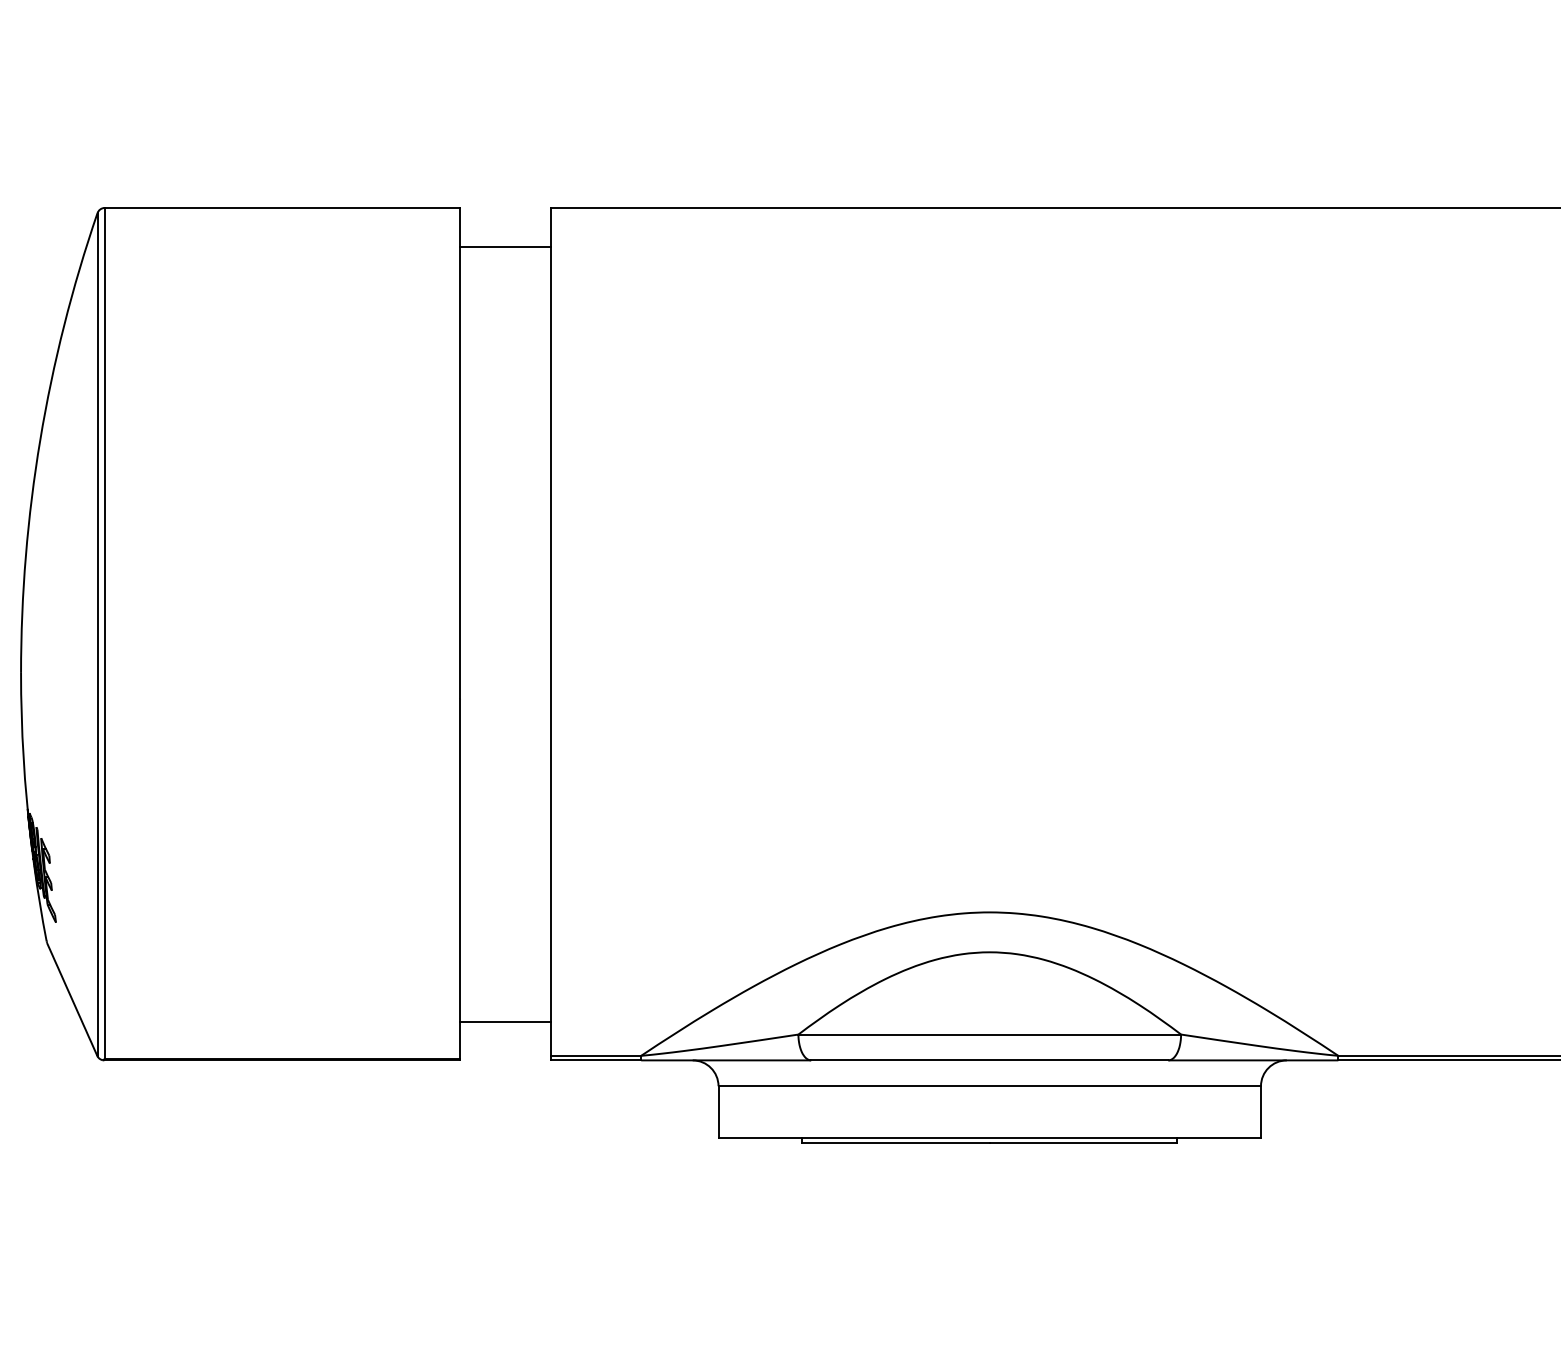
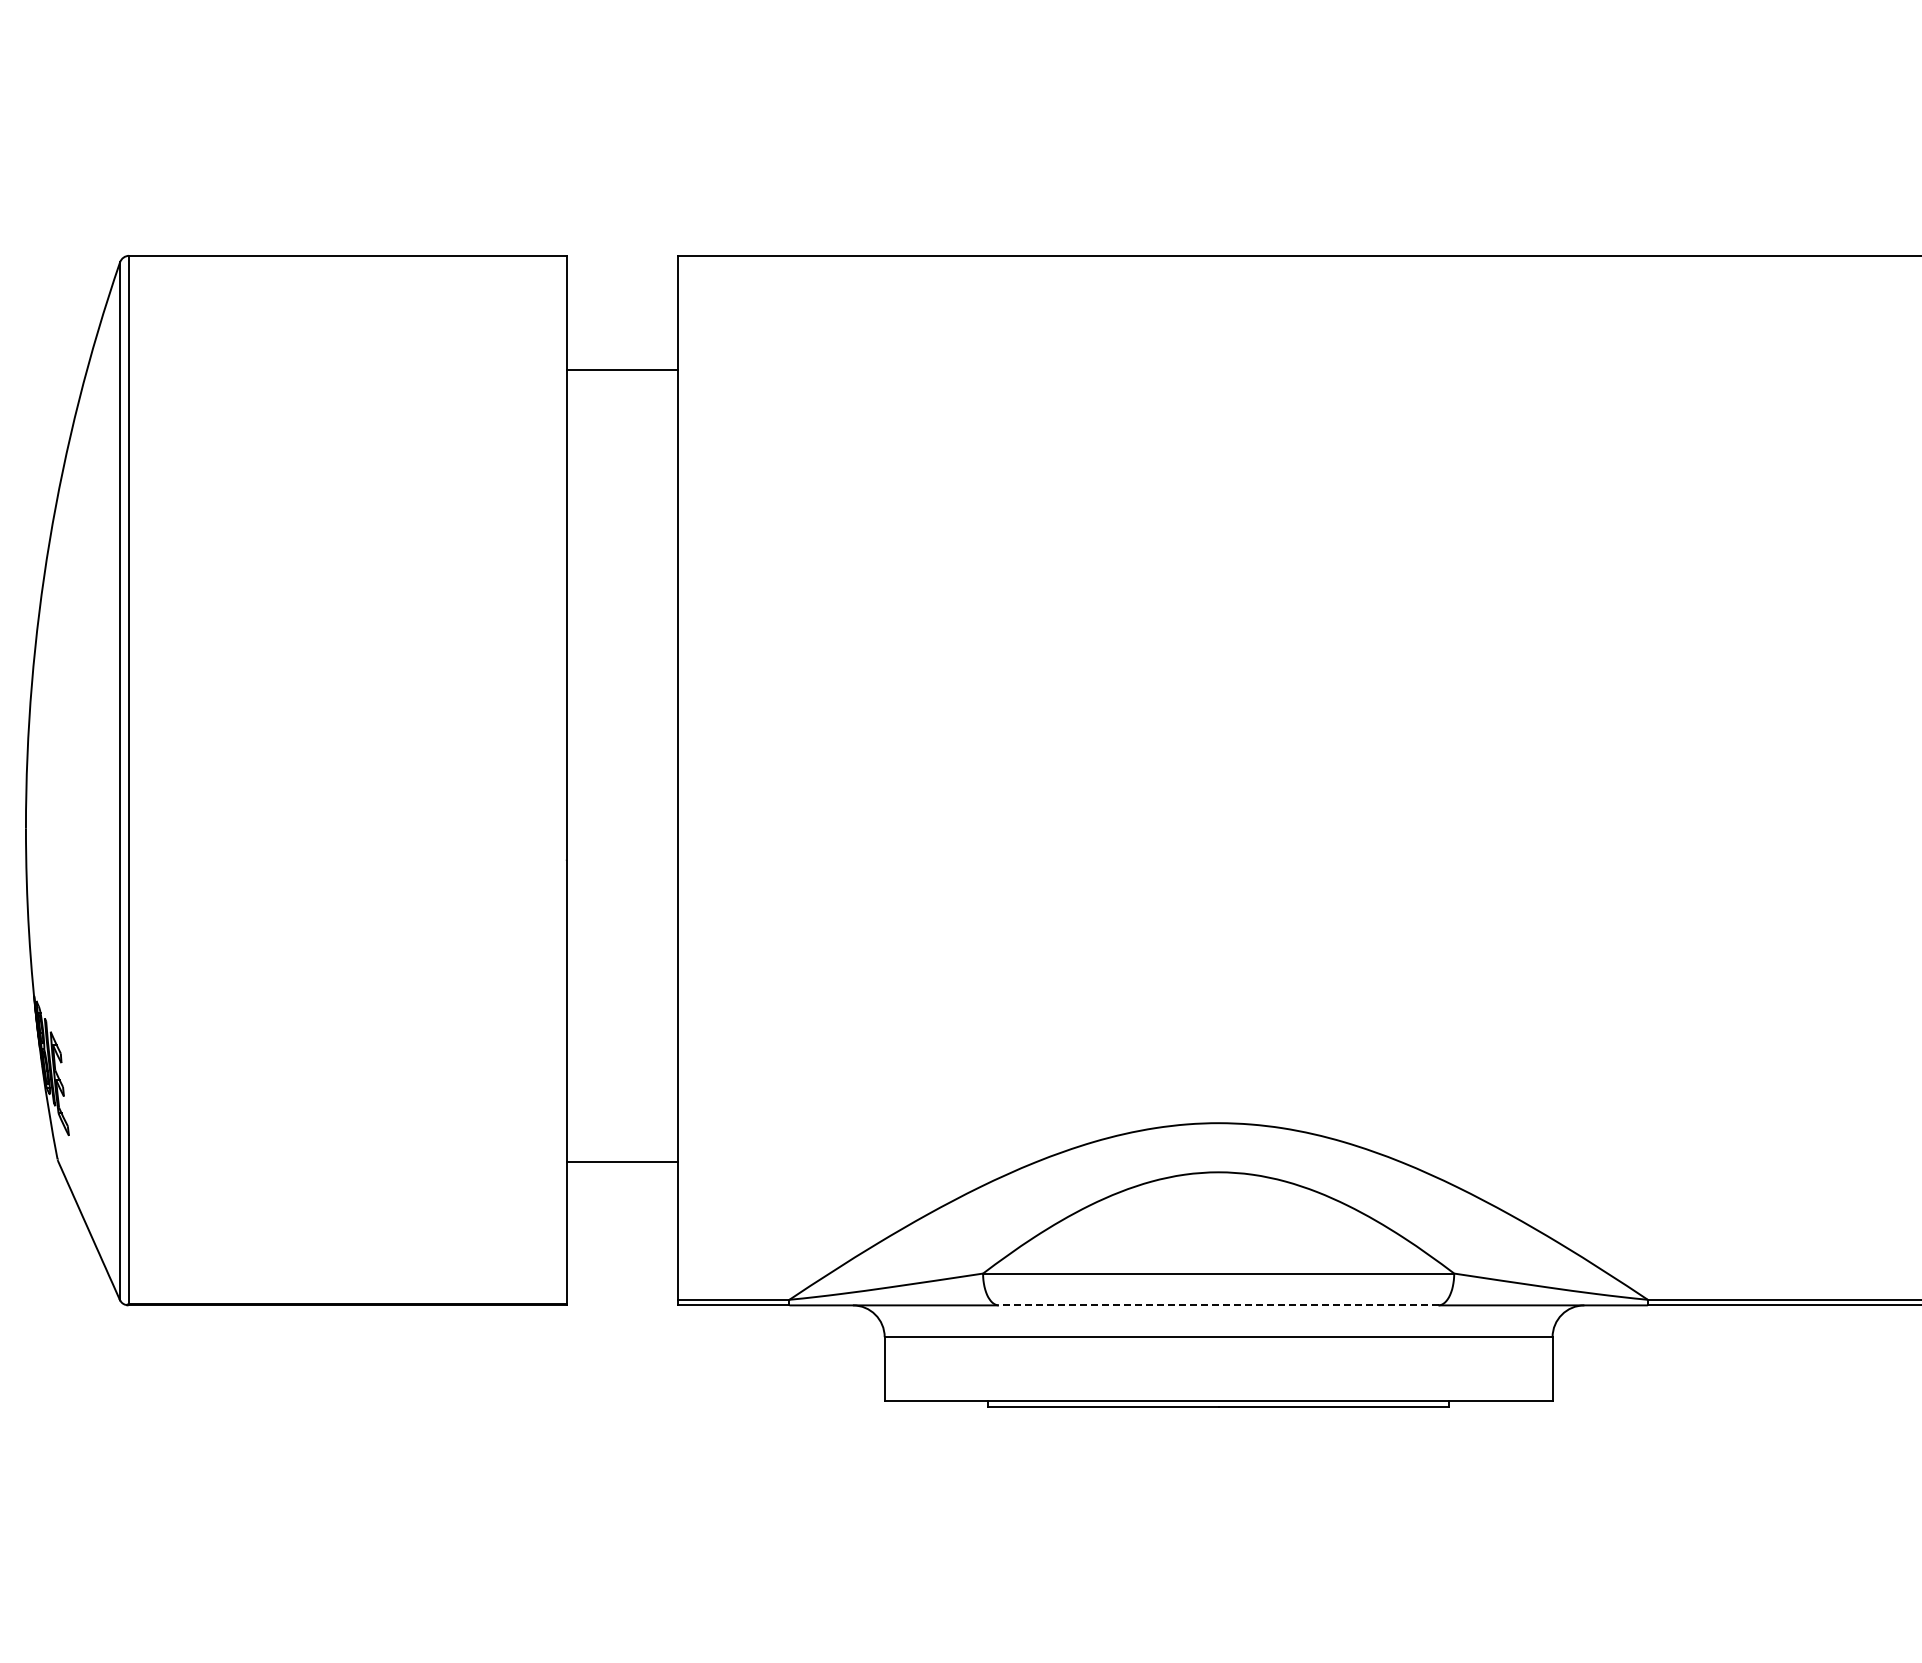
line: (504, 246) -> (621, 369), moved
line: (504, 1021) -> (621, 1161), moved
line: (989, 1060) -> (1218, 1305), solid -> dashed

